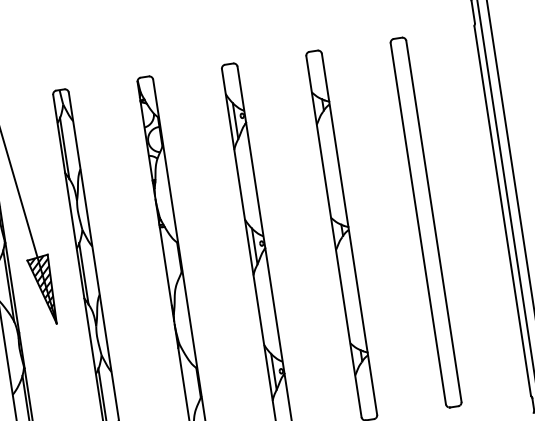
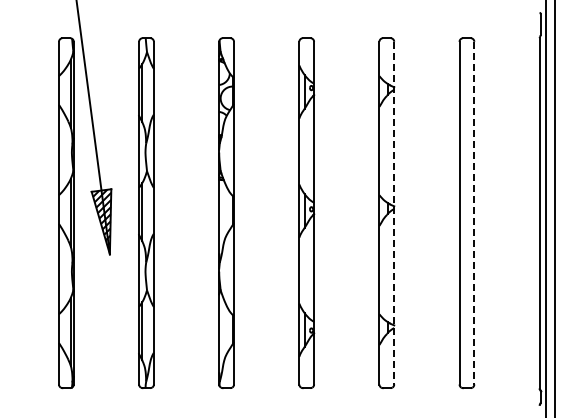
line: (434, 221) -> (474, 213), solid -> dashed
line: (349, 234) -> (394, 213), solid -> dashed

